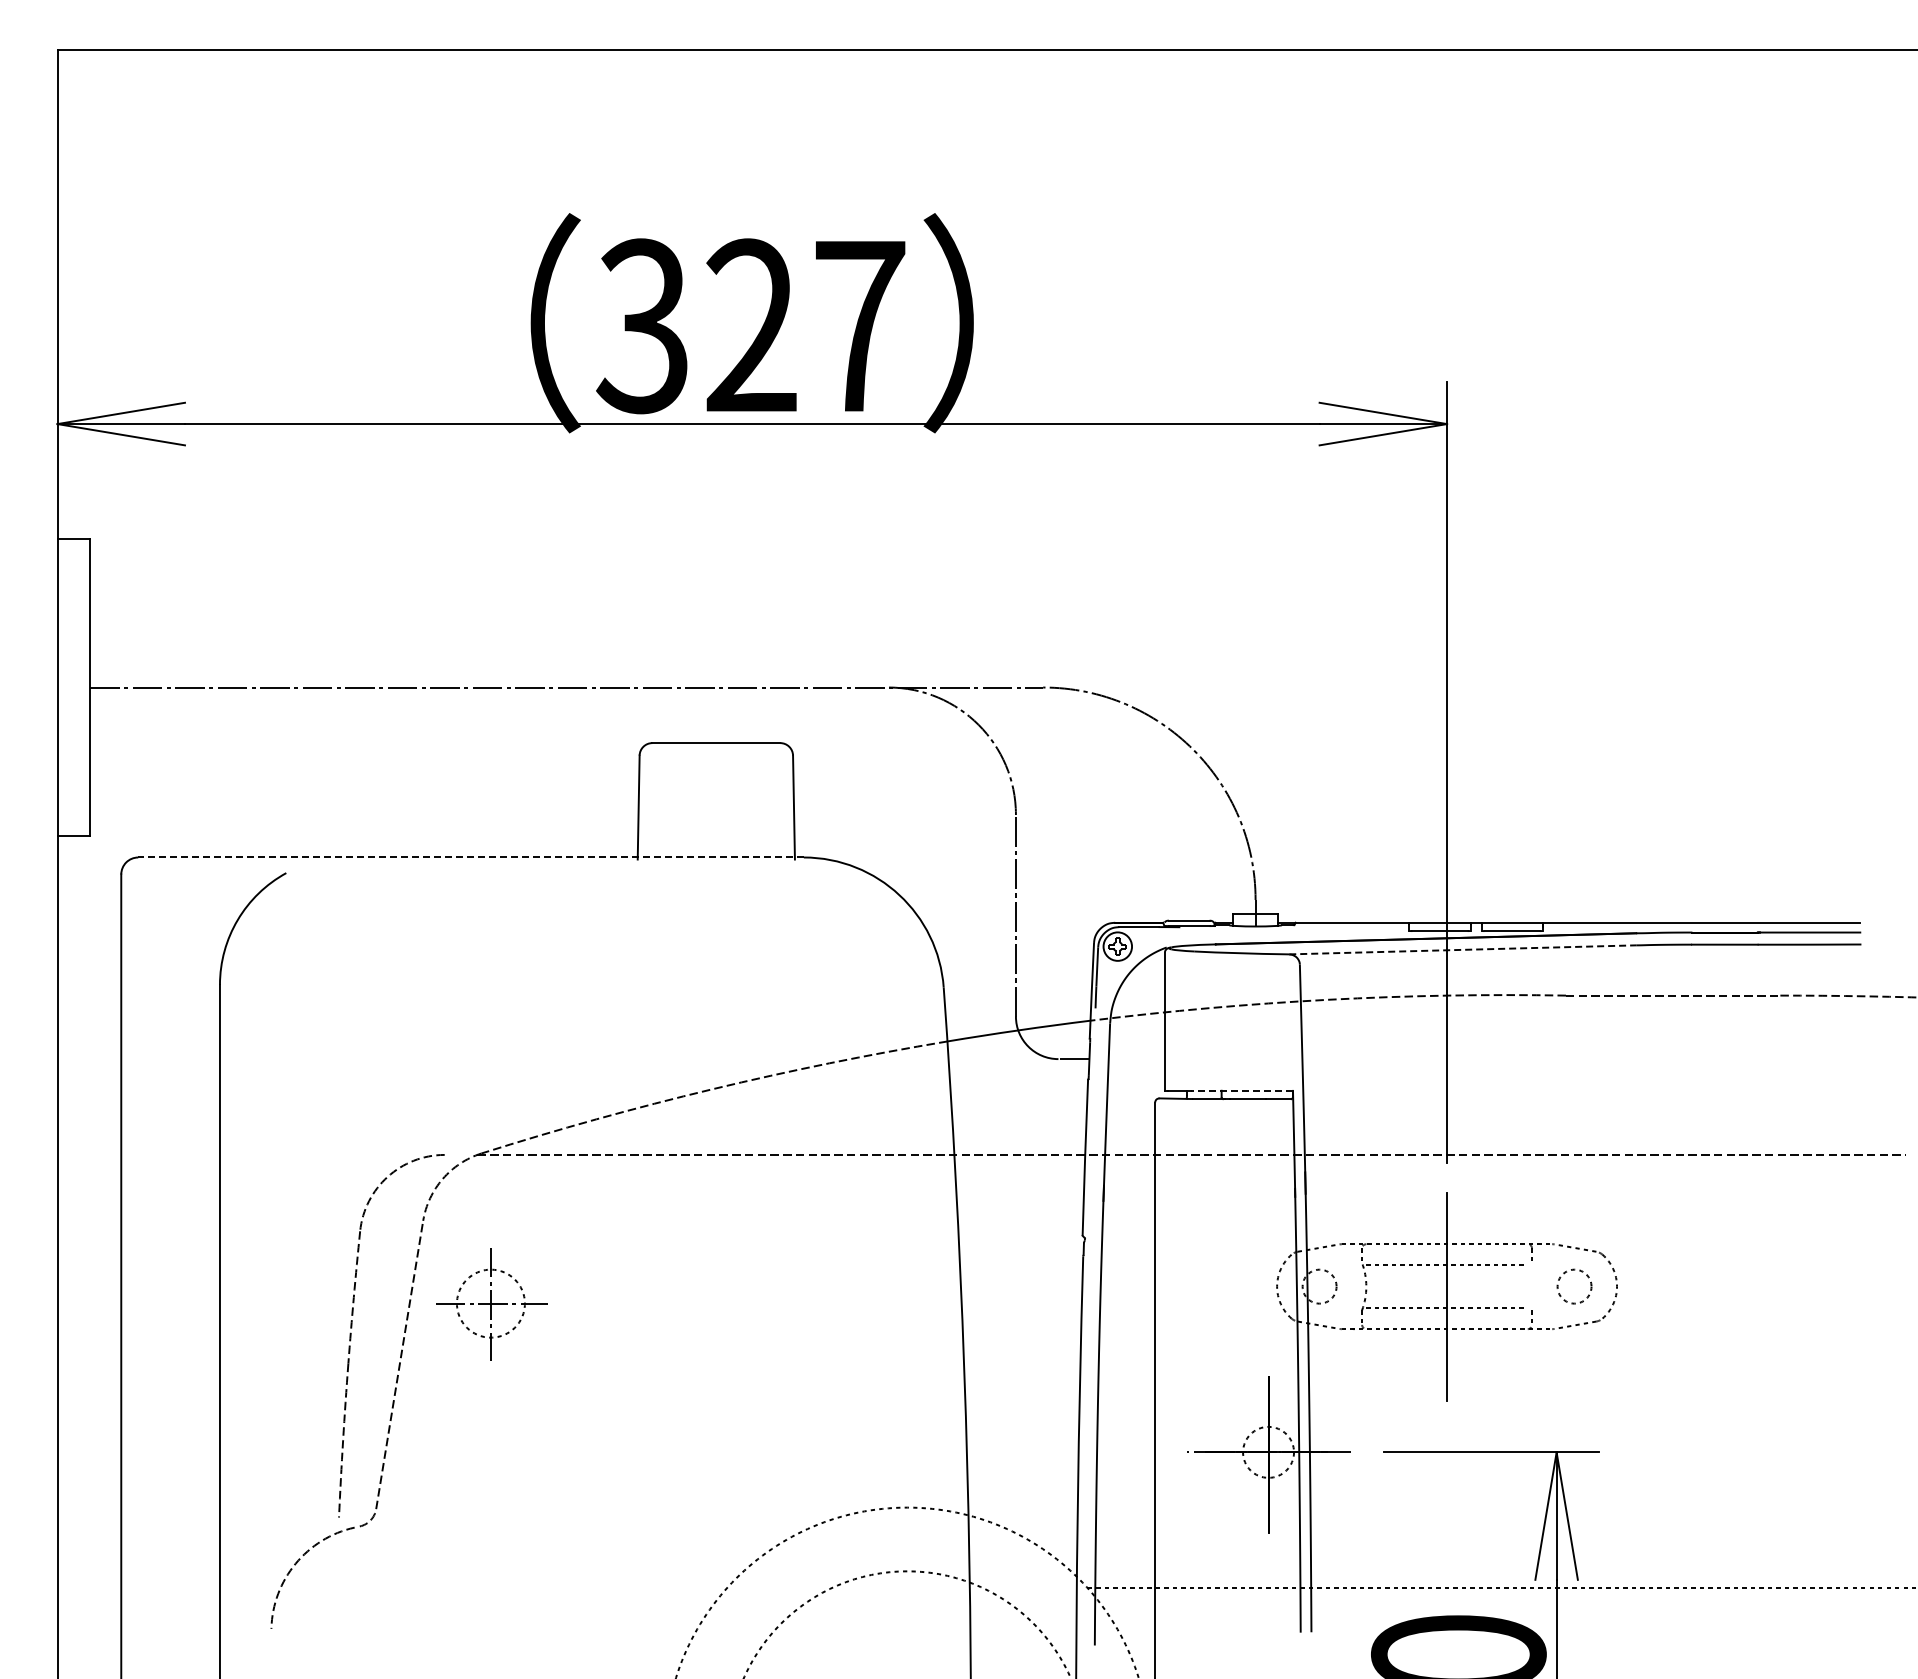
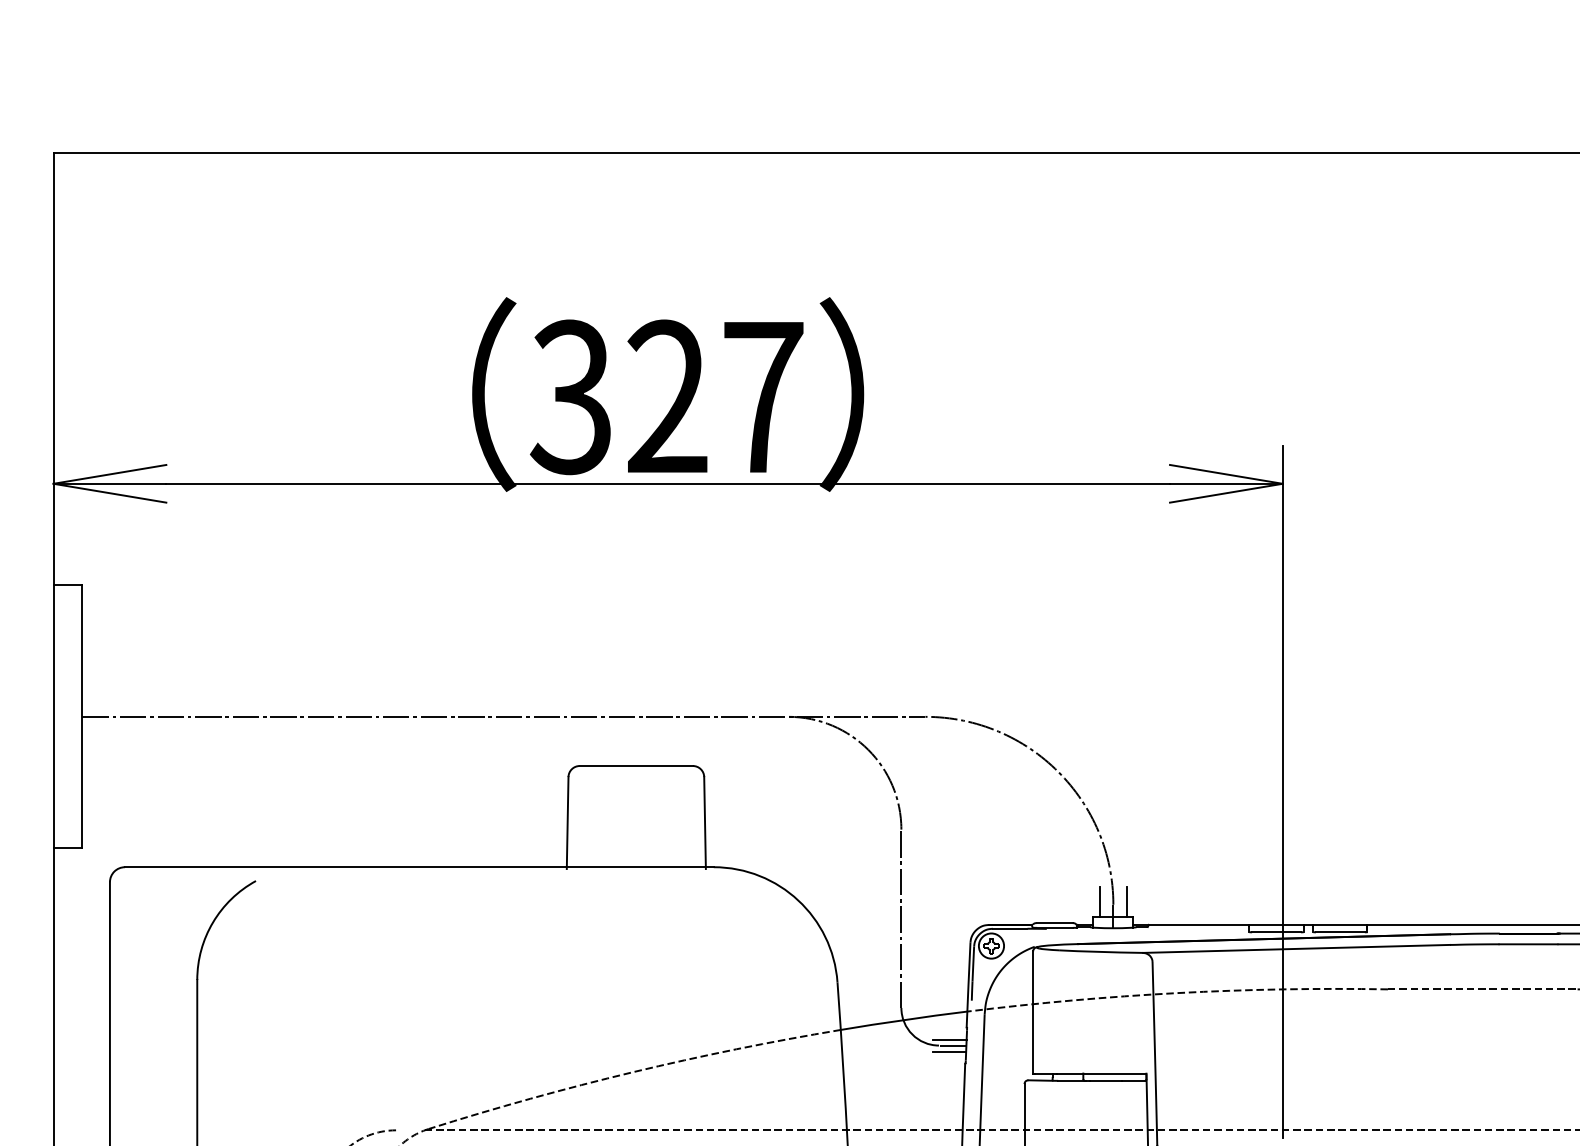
line: (471, 857) -> (419, 867), dashed -> solid
line: (1240, 896) -> (1100, 901), added
line: (1271, 896) -> (1127, 901), added
line: (1462, 949) -> (1296, 948), dashed -> solid
line: (1070, 1052) -> (949, 1039), added
line: (1070, 1065) -> (949, 1051), added
line: (1242, 1090) -> (1101, 1073), dashed -> solid

